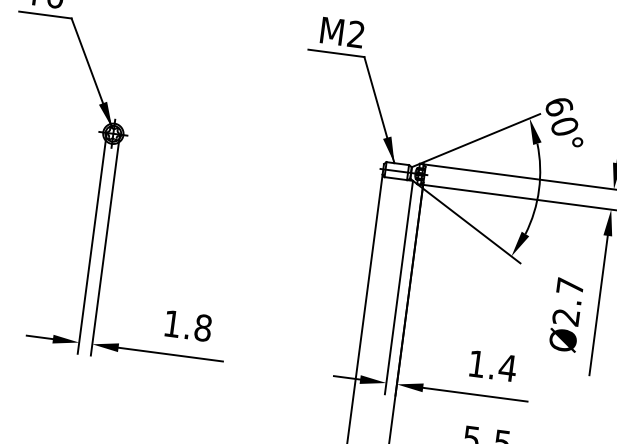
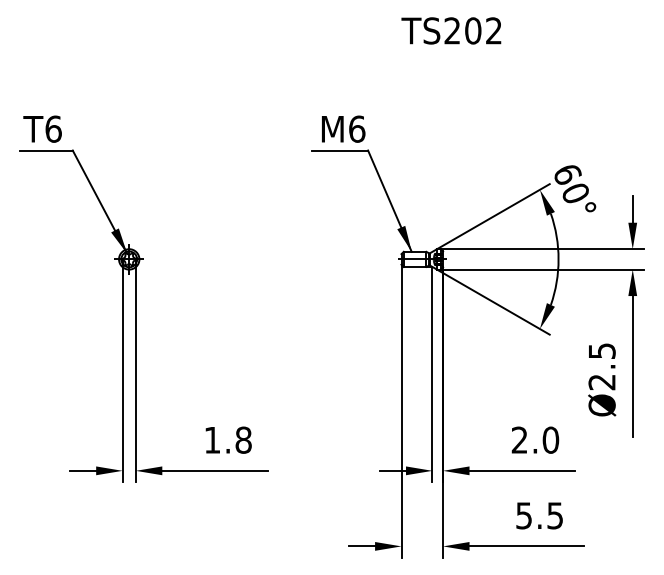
text: (356, 33) -> (357, 128), M2 -> M6
text: (570, 285) -> (602, 350), Ø2.7 -> Ø2.5
text: (492, 365) -> (535, 439), 1.4 -> 2.0

